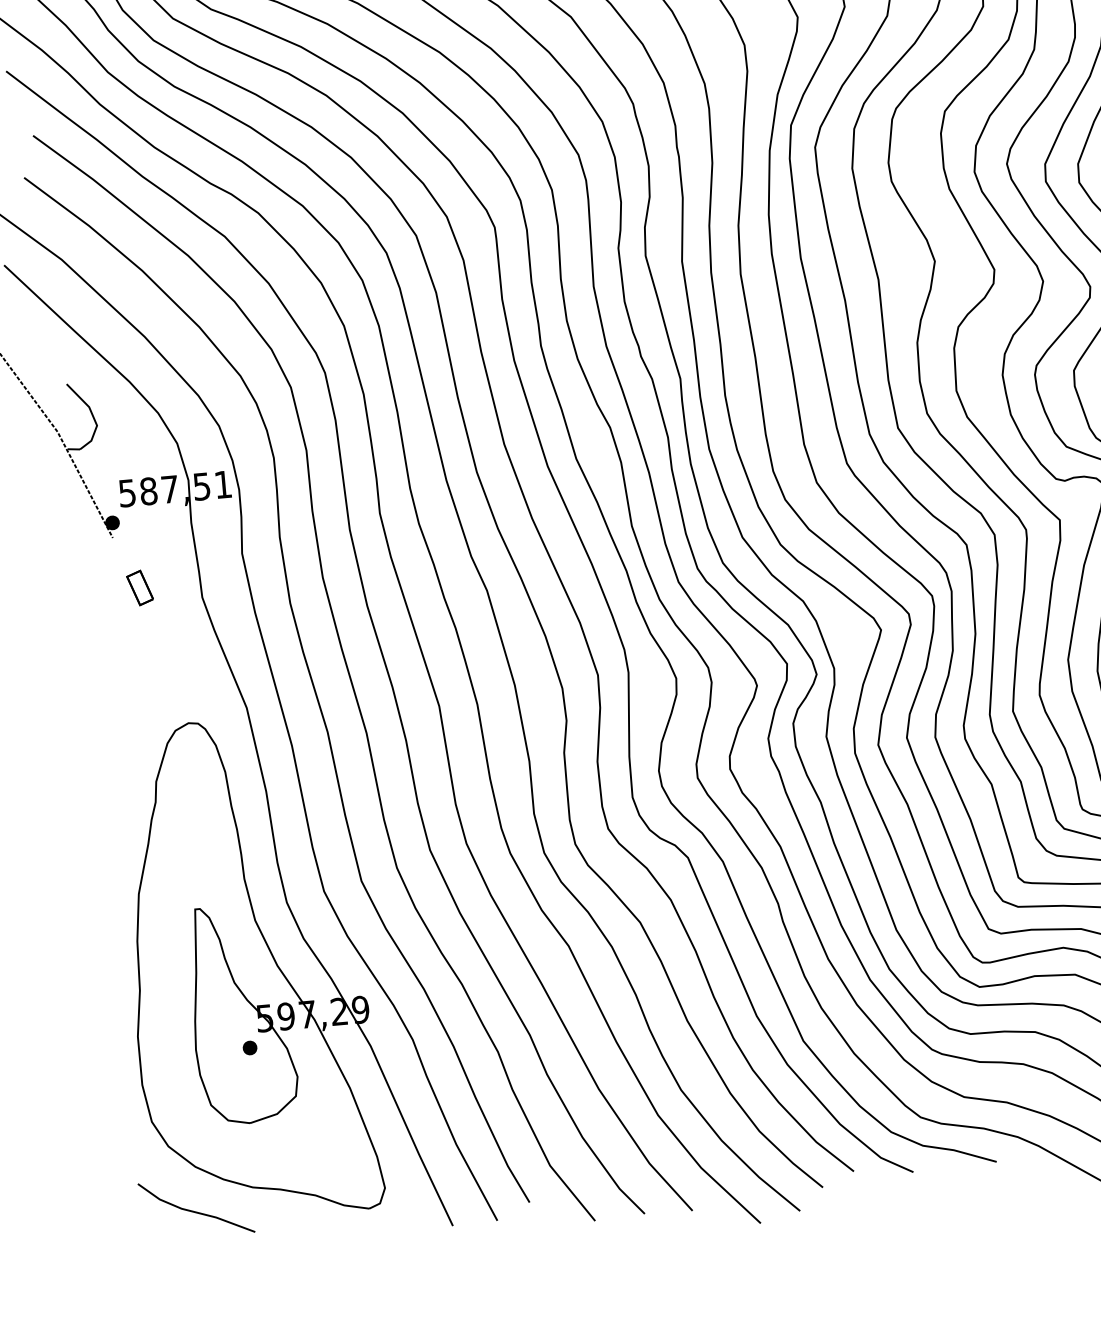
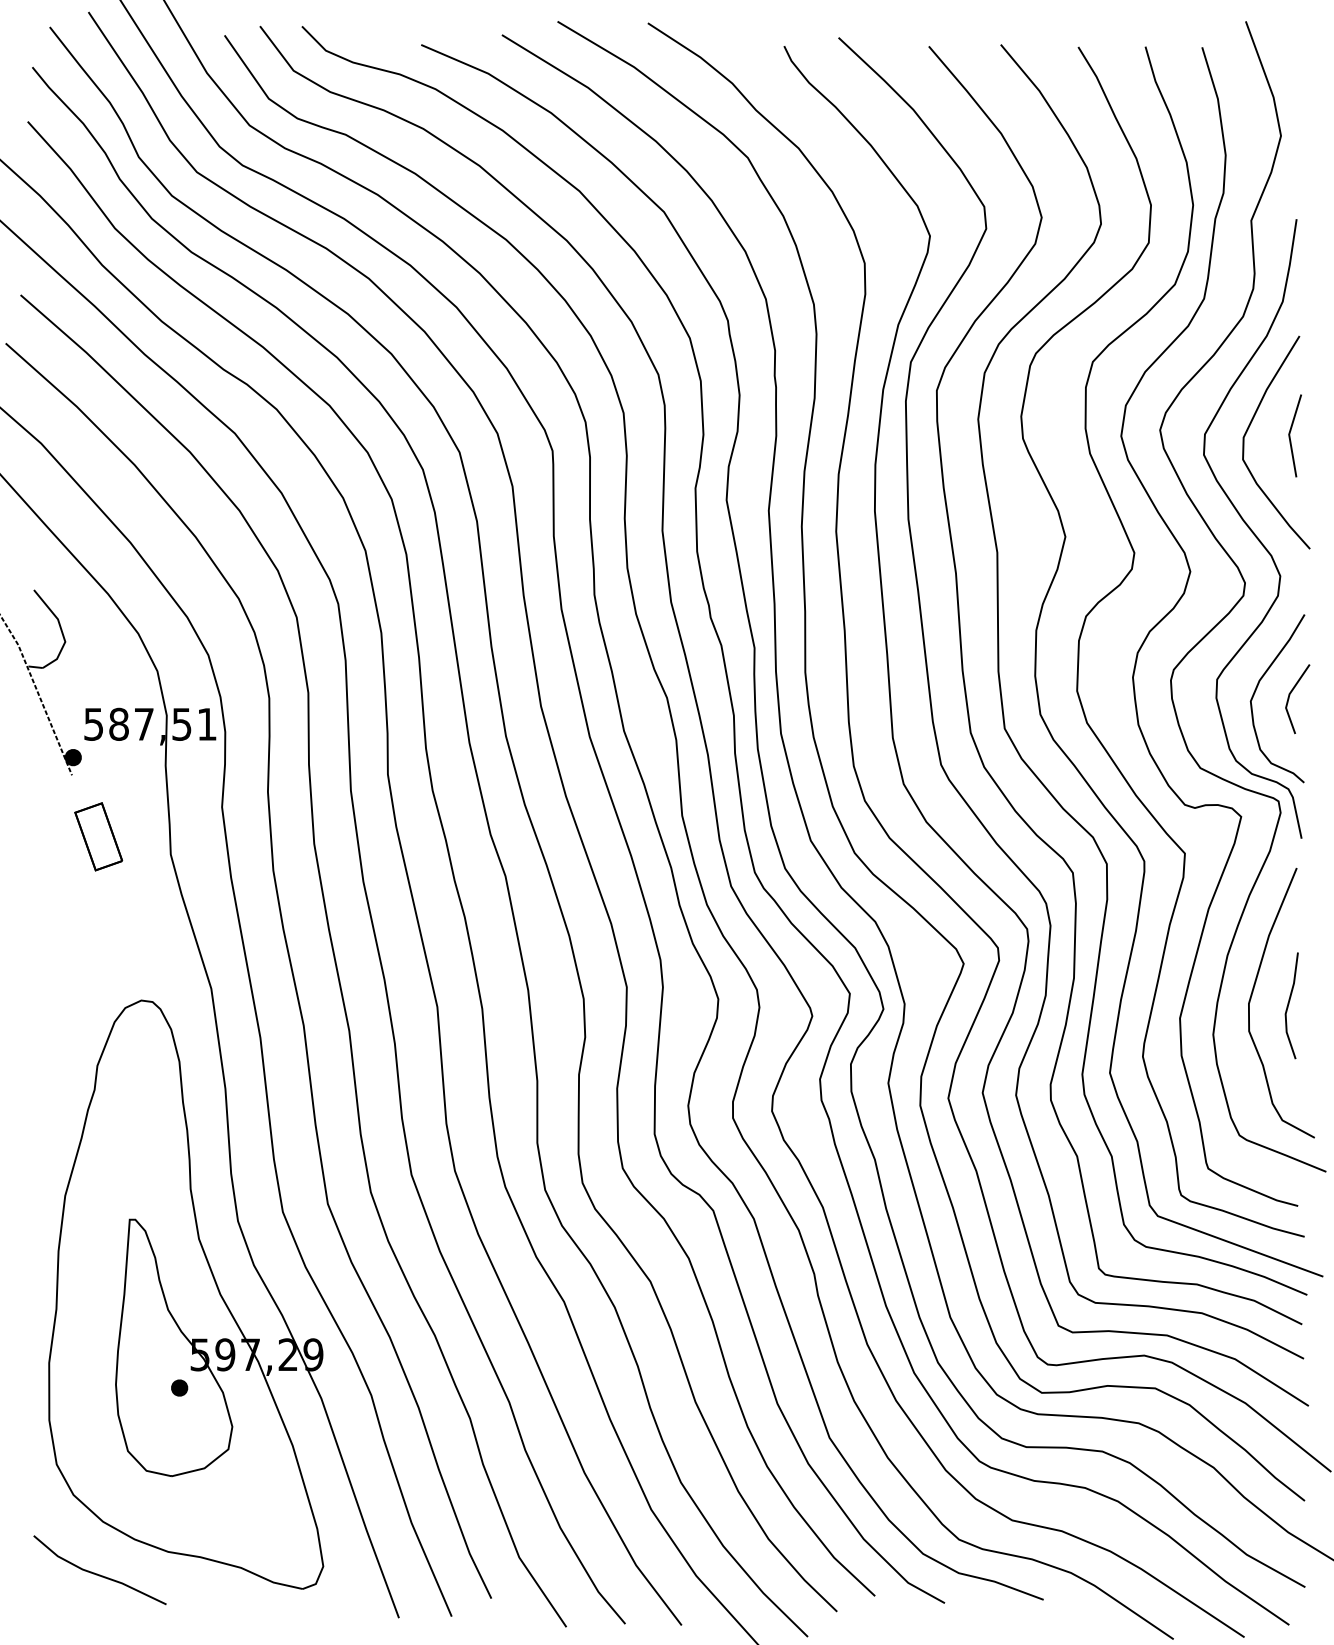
part: (139, 587) -> (98, 836), size x1.67

